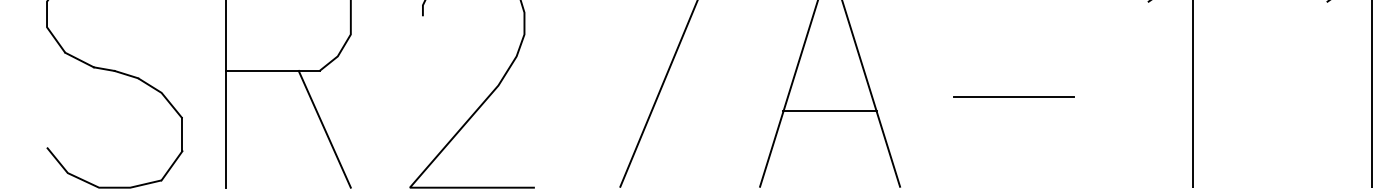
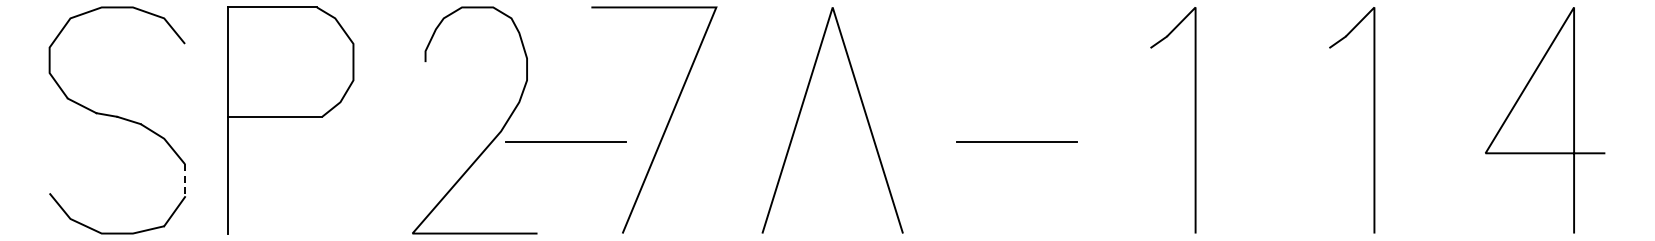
line: (562, 95) -> (565, 141), added
line: (829, 110) -> (832, 156), removed
line: (324, 128) -> (327, 174), removed
line: (182, 135) -> (185, 181), solid -> dashed

